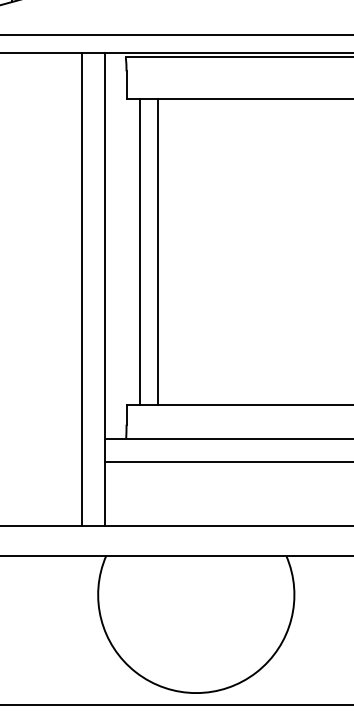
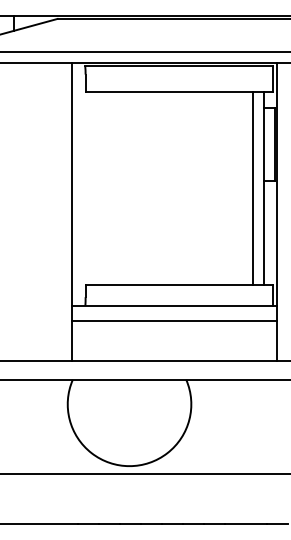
line: (140, 252) -> (94, 188), removed
line: (158, 252) -> (105, 188), removed
line: (81, 288) -> (57, 211), removed

